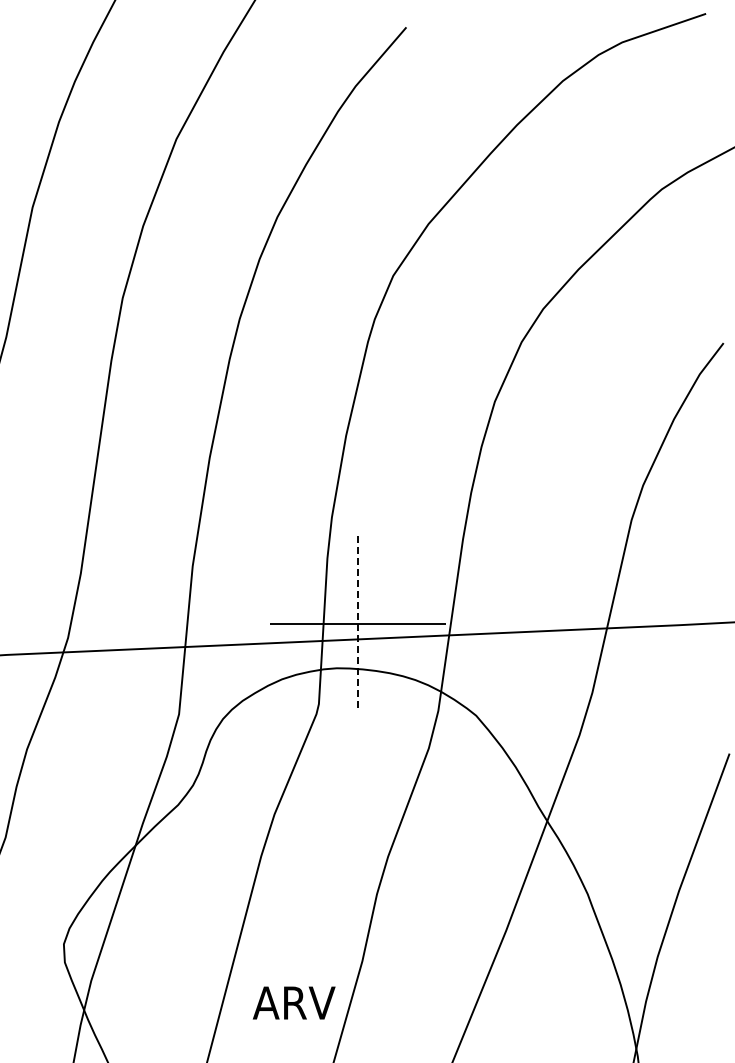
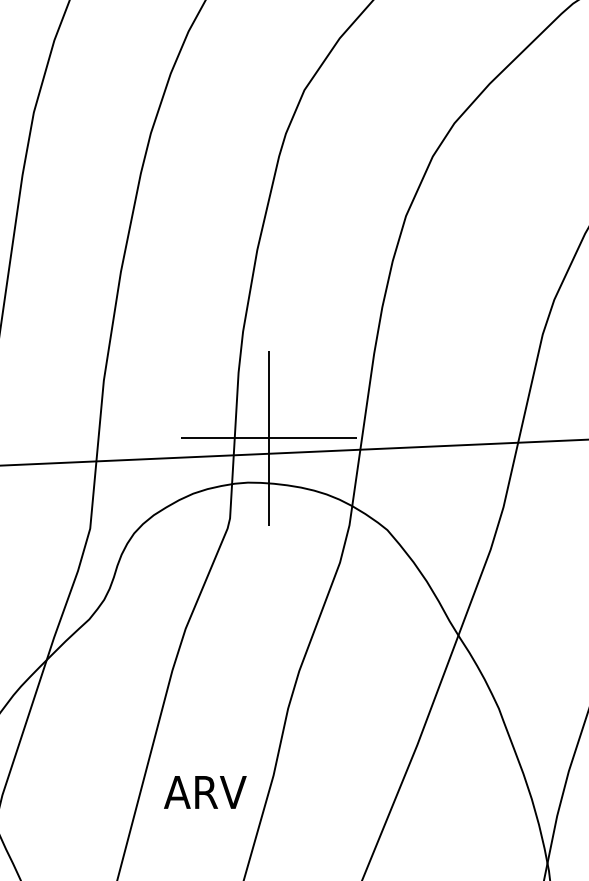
line: (357, 623) -> (268, 437), dashed -> solid
text: (293, 1002) -> (204, 791), moved

